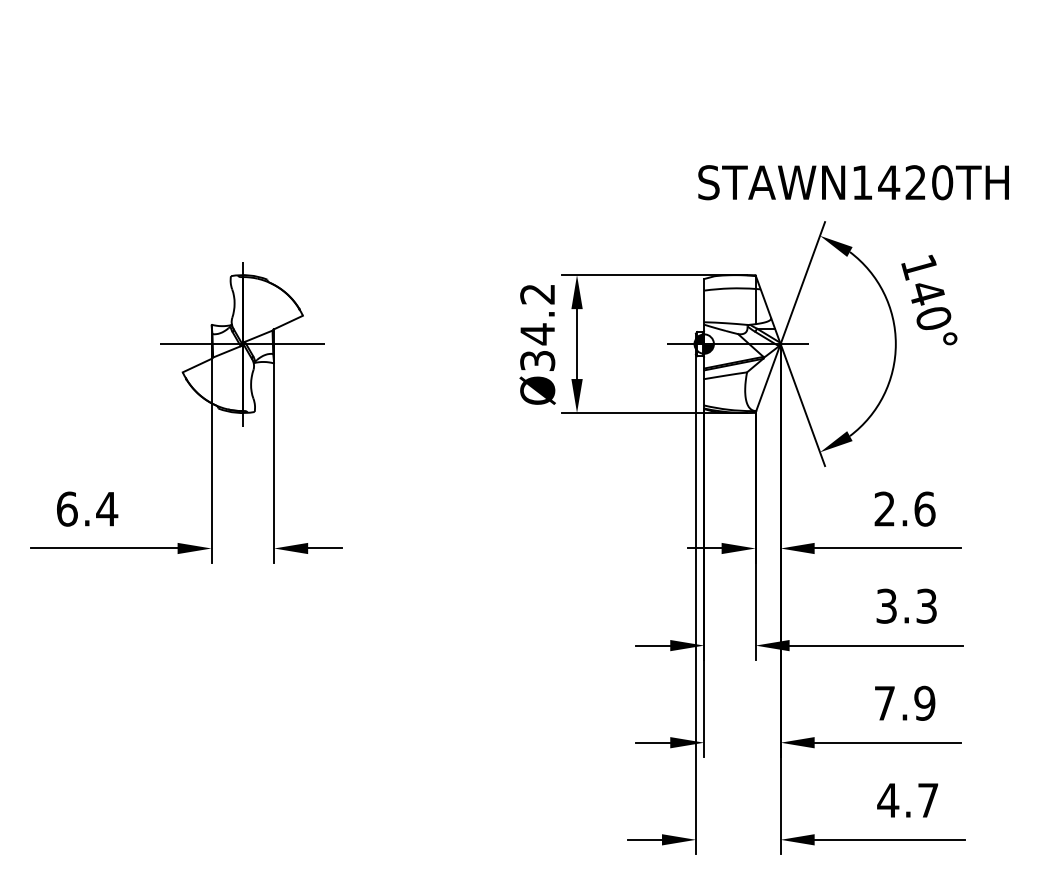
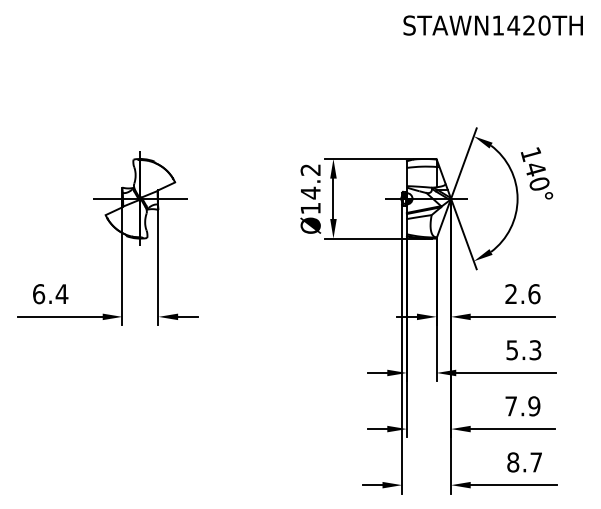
text: (852, 182) -> (492, 25), moved
text: (537, 360) -> (310, 208), Ø34.2 -> Ø14.2
text: (887, 604) -> (512, 349), 3.3 -> 5.3
text: (887, 800) -> (512, 462), 4.7 -> 8.7

